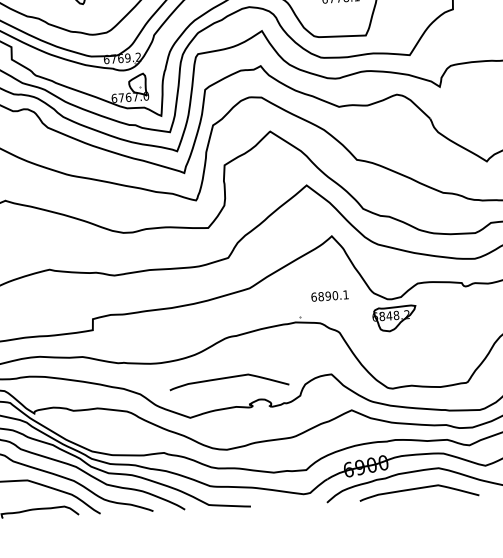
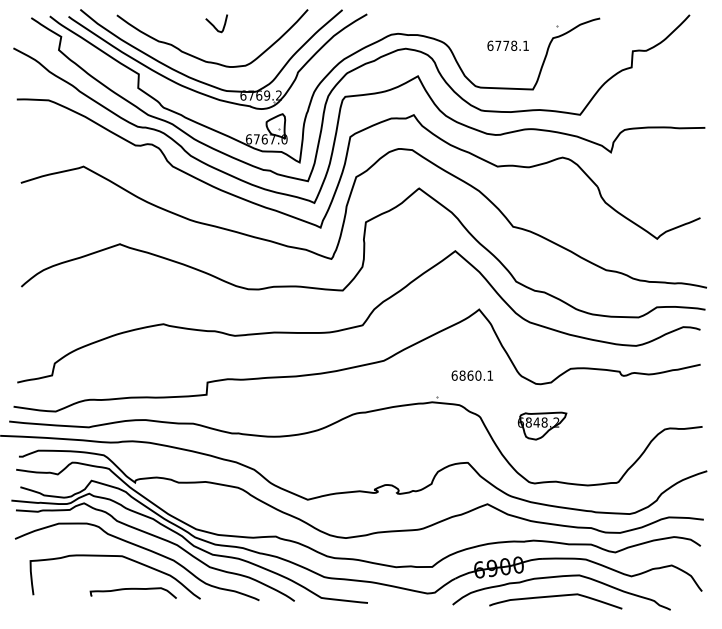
text: (328, 295) -> (470, 375), 6890.1 -> 6860.1
part: (394, 318) -> (542, 425), moved
curve: (227, 378) -> (352, 459), removed

